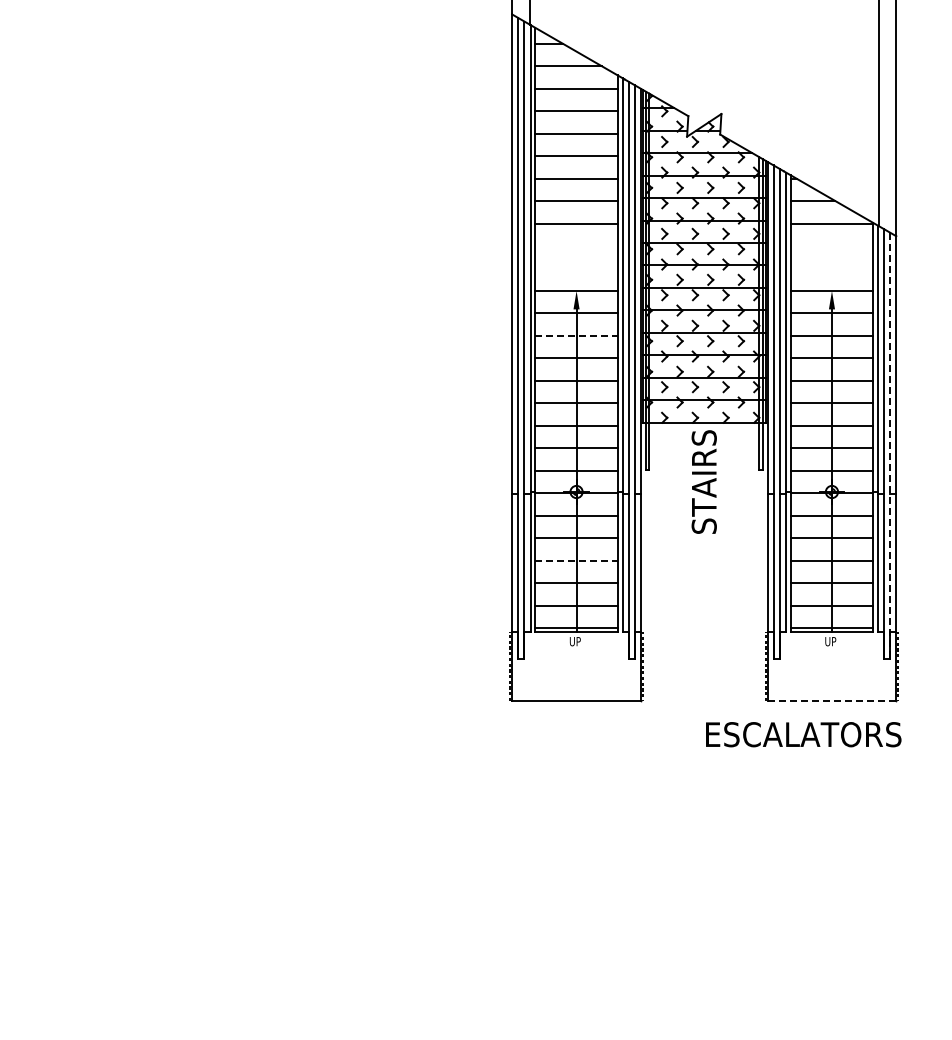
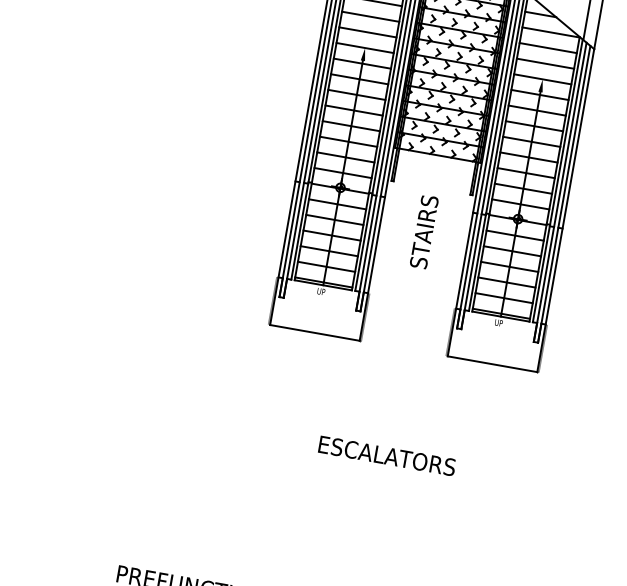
line: (576, 246) -> (370, 17), added
line: (831, 246) -> (547, 48), added
line: (576, 268) -> (367, 32), added
line: (831, 268) -> (545, 63), added
line: (577, 335) -> (360, 79), dashed -> solid
line: (890, 446) -> (564, 194), dashed -> solid
text: (703, 481) -> (423, 231), moved
line: (577, 560) -> (332, 235), dashed -> solid
line: (831, 700) -> (492, 364), dashed -> solid
text: (803, 734) -> (387, 455), moved

